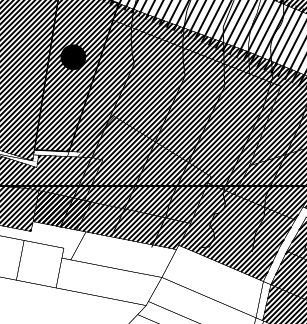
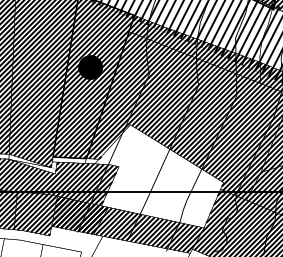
hatch: (145, 169) -> (160, 175), removed

